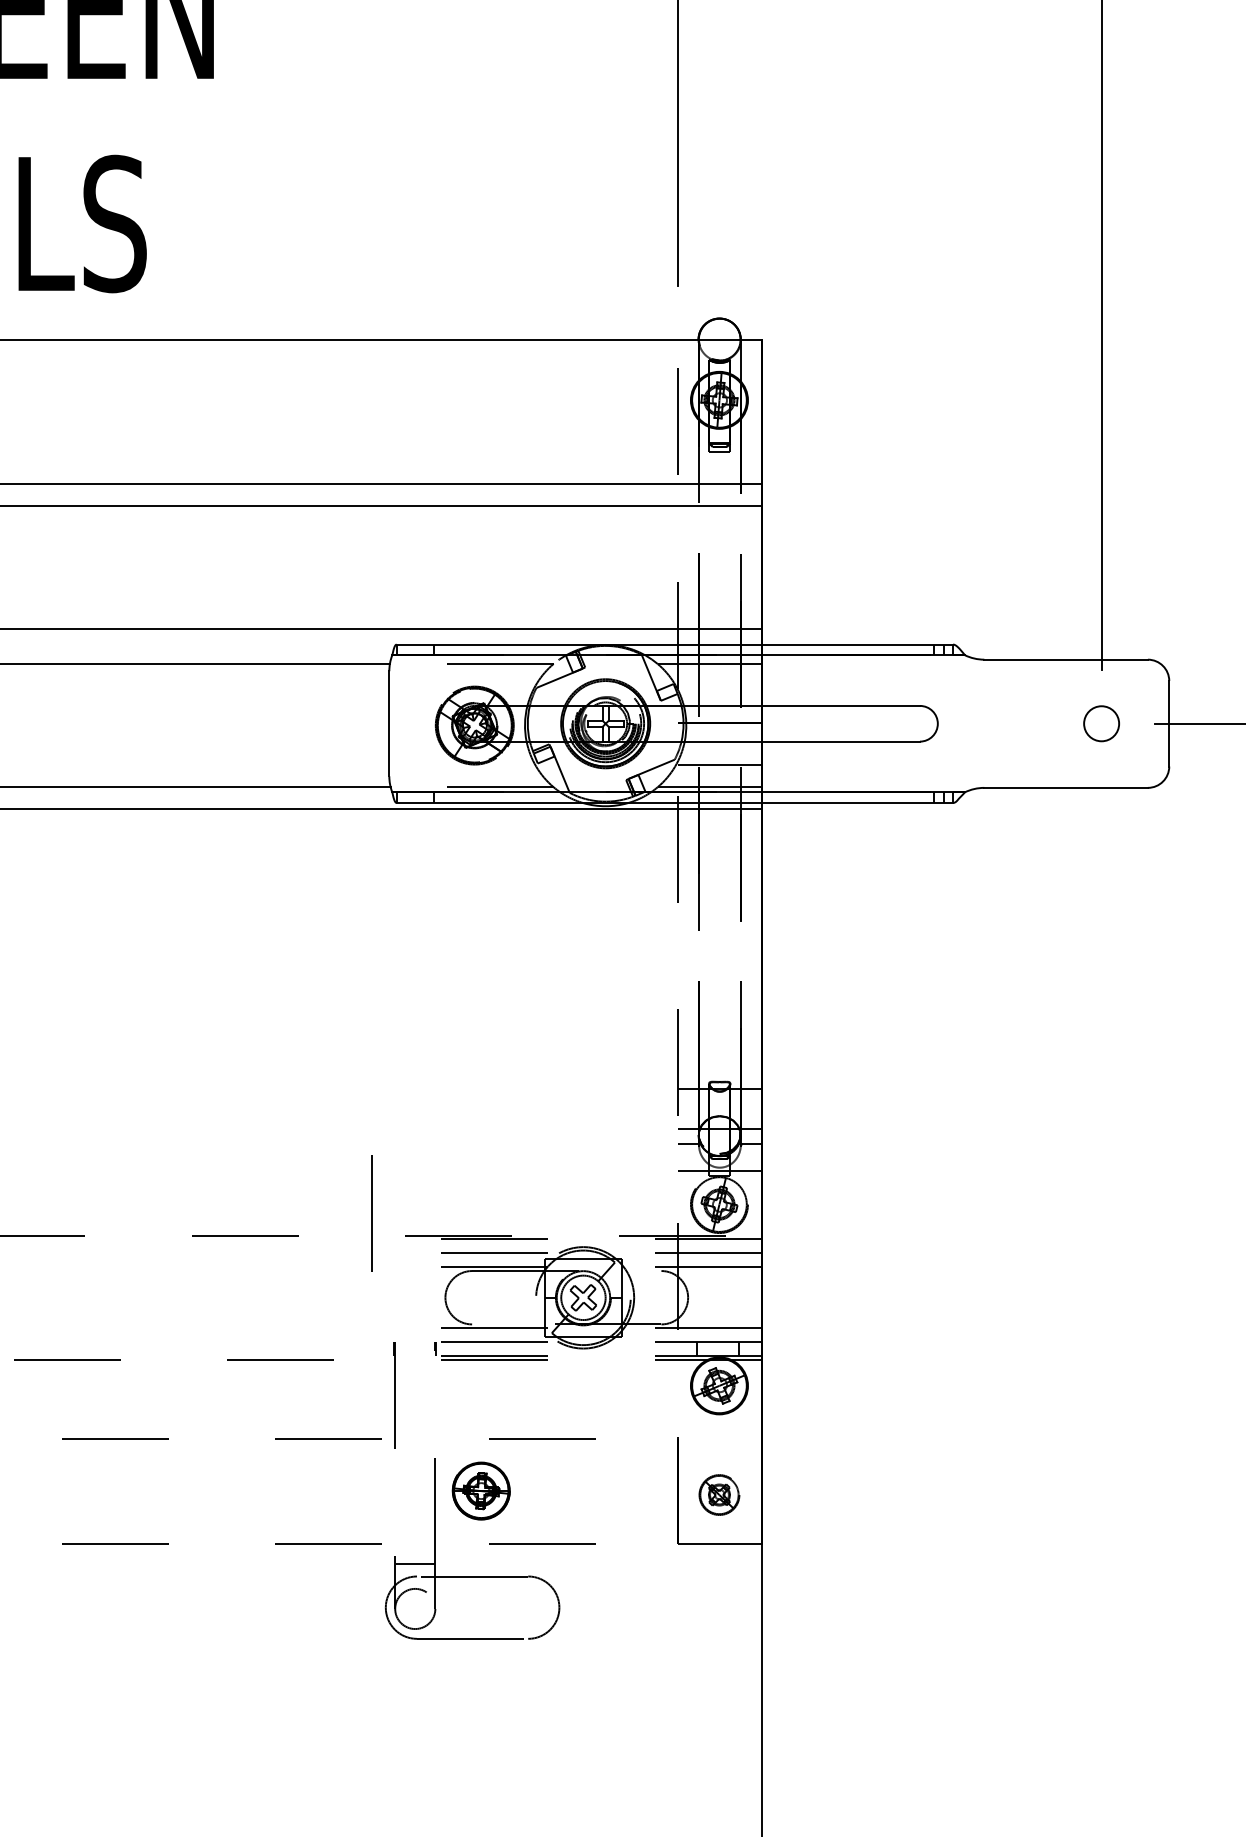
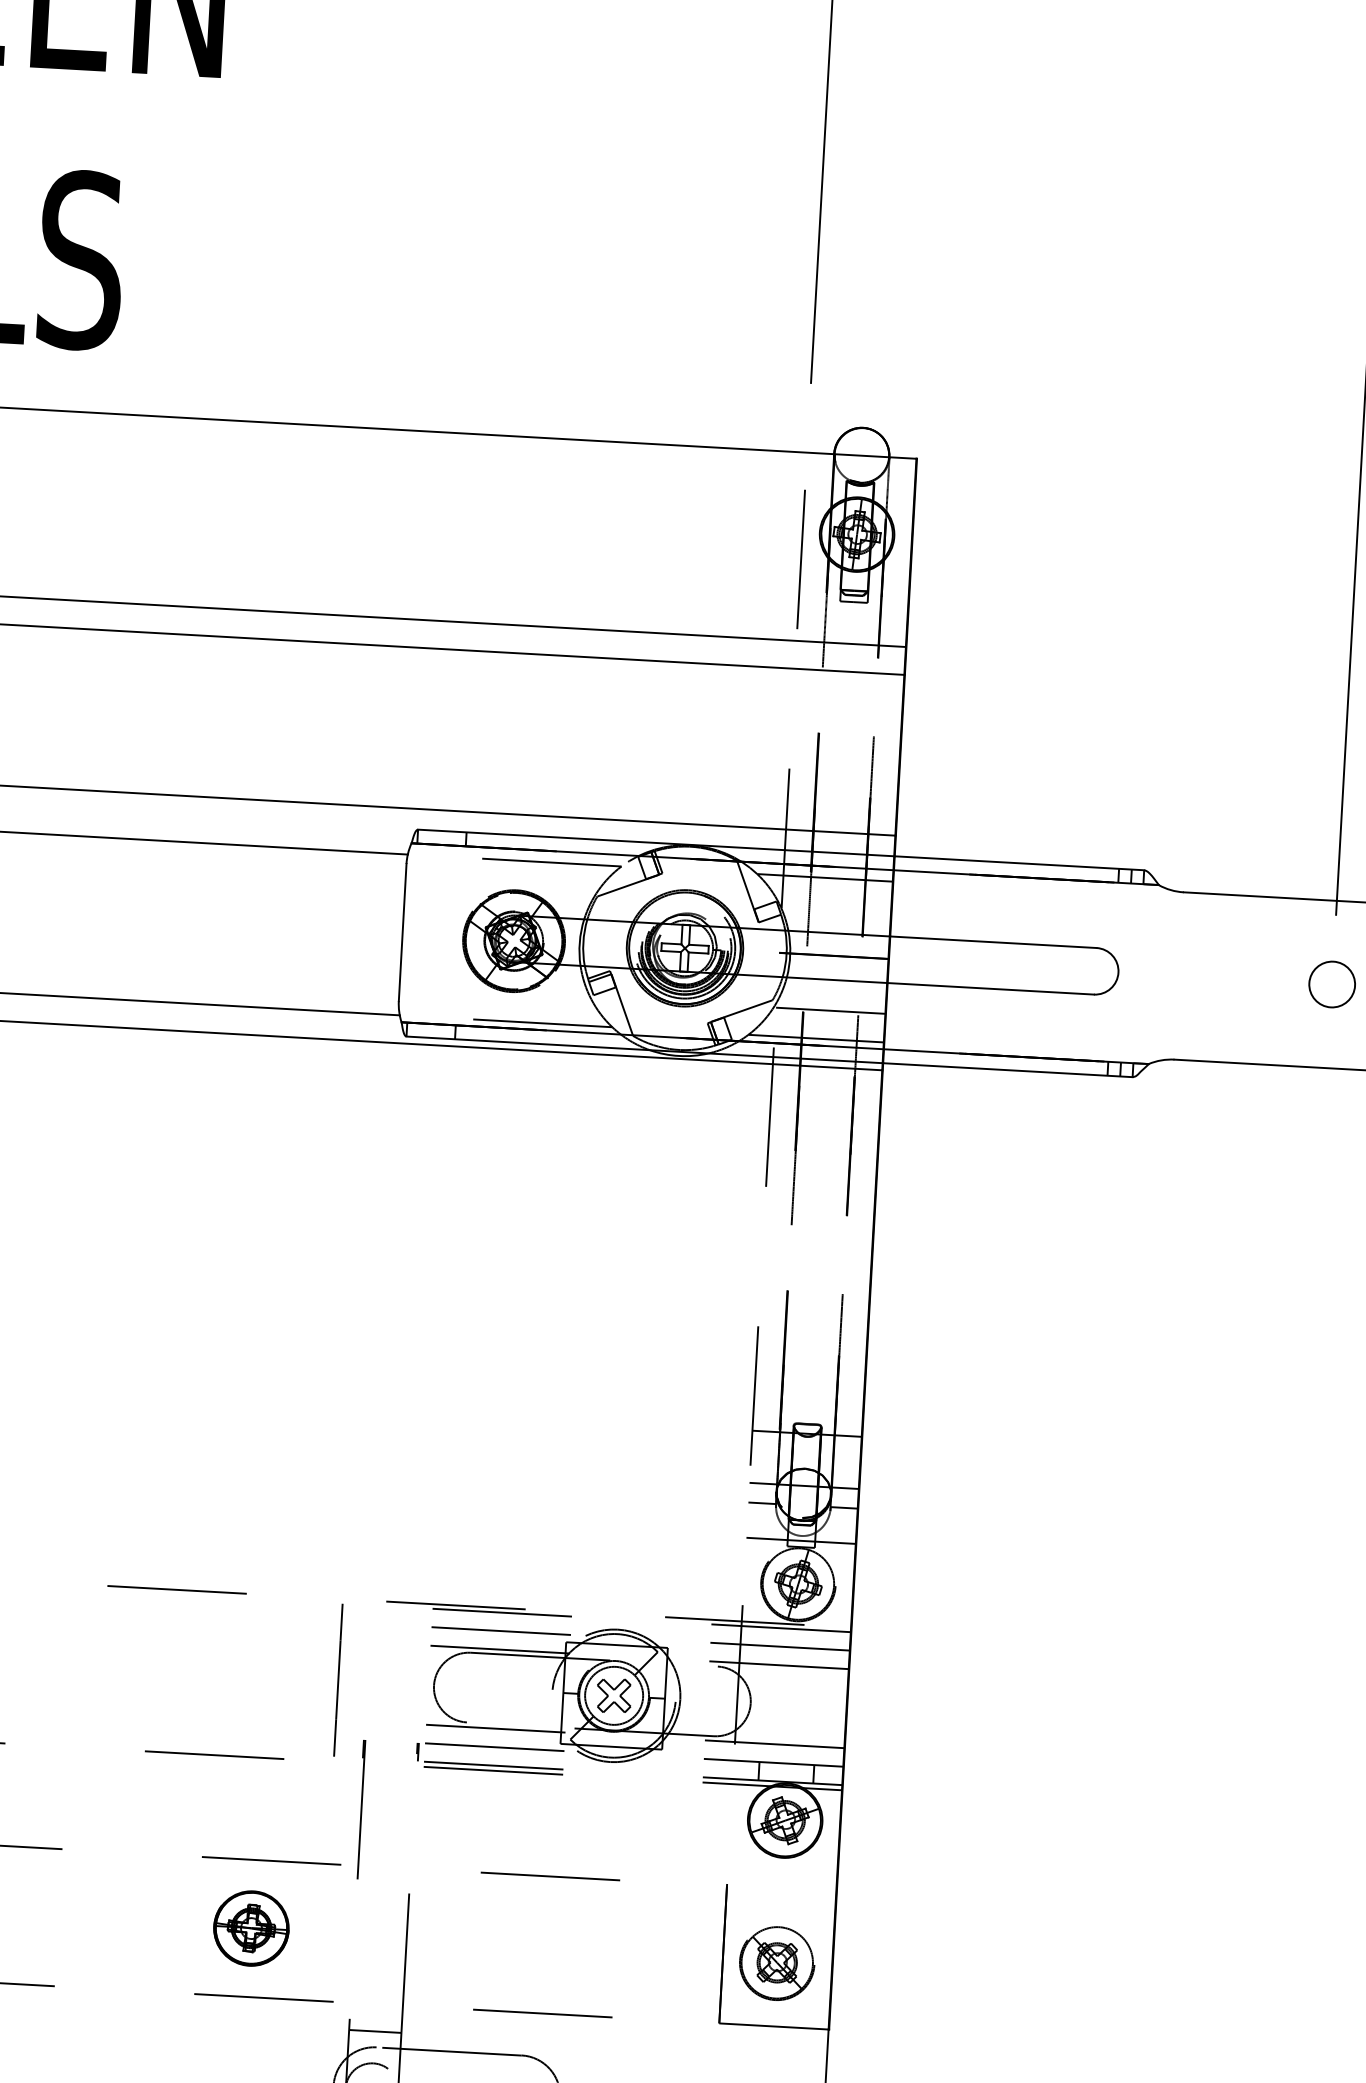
line: (371, 1213) -> (337, 1679), moved
part: (480, 1490) -> (250, 1927), moved
part: (719, 1495) -> (777, 1963), size x1.43

